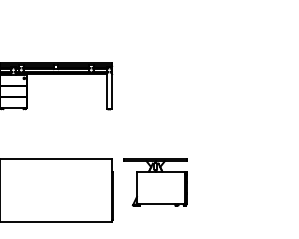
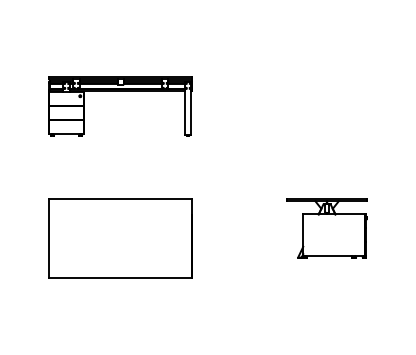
part: (155, 182) -> (326, 228), moved

